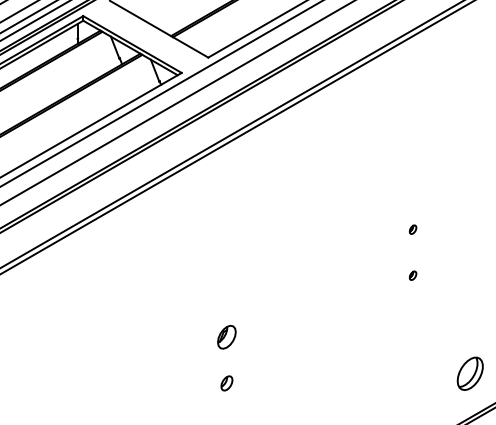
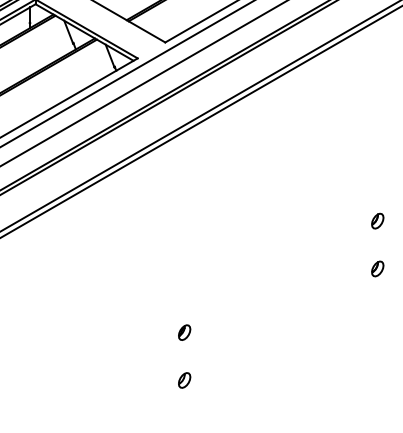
part: (412, 229) -> (377, 220), size x1.67
part: (412, 275) -> (377, 268), size x1.67
part: (226, 337) -> (184, 332), size x0.62

